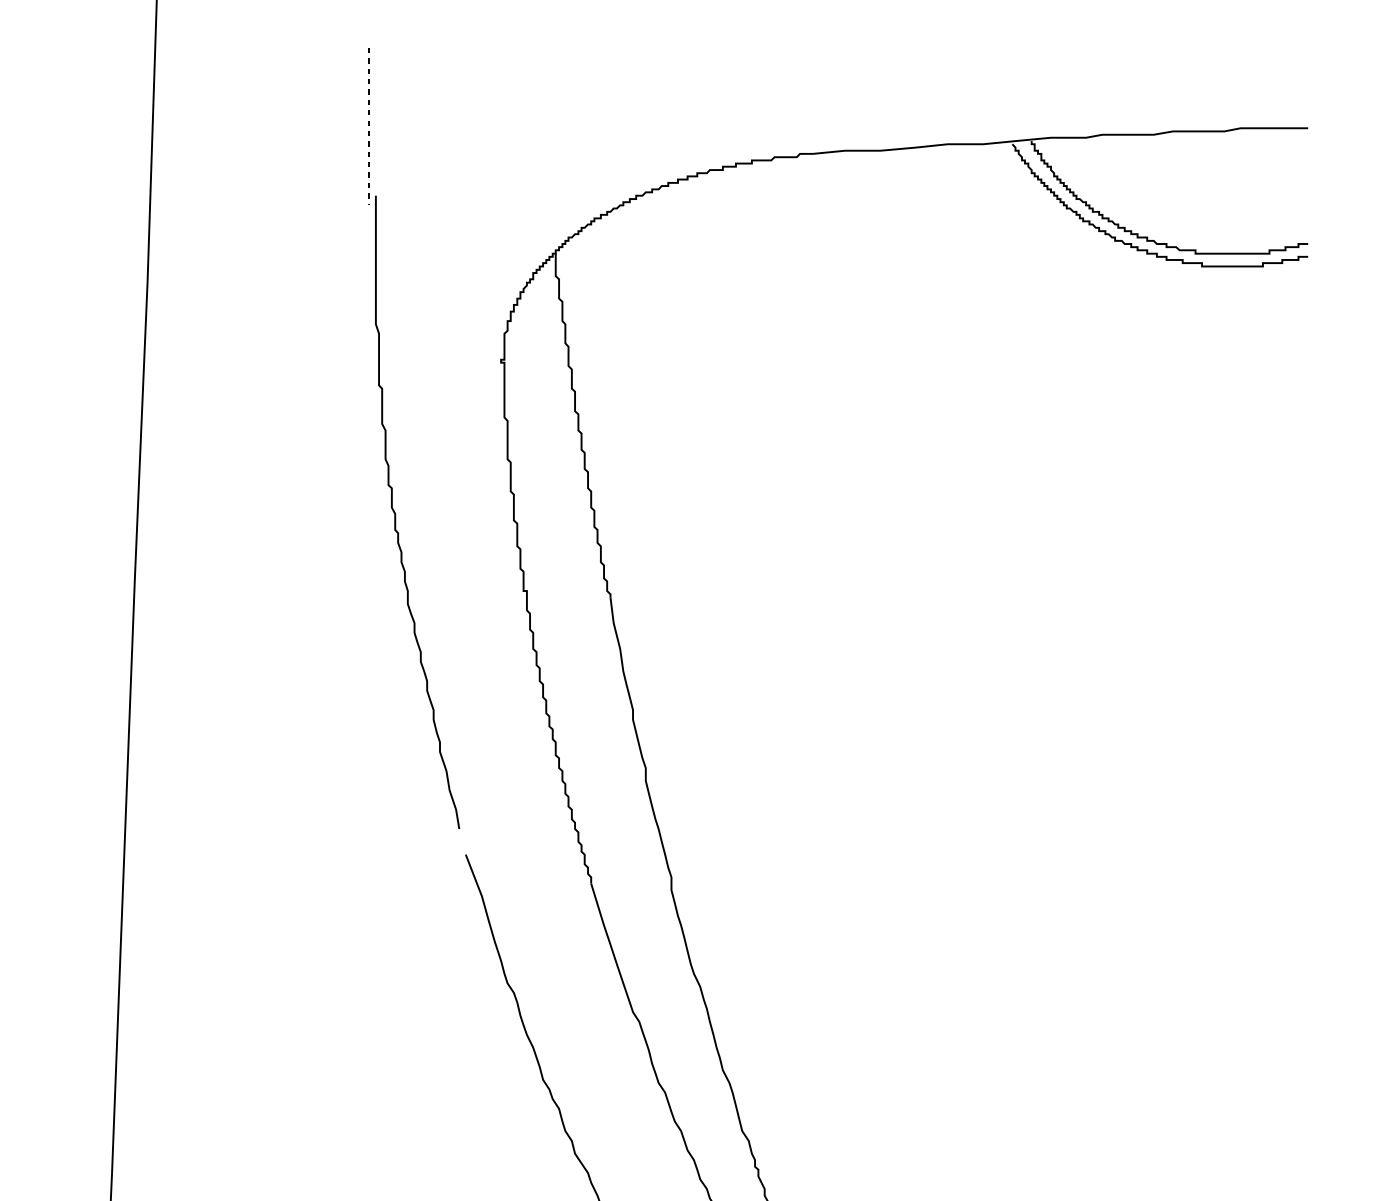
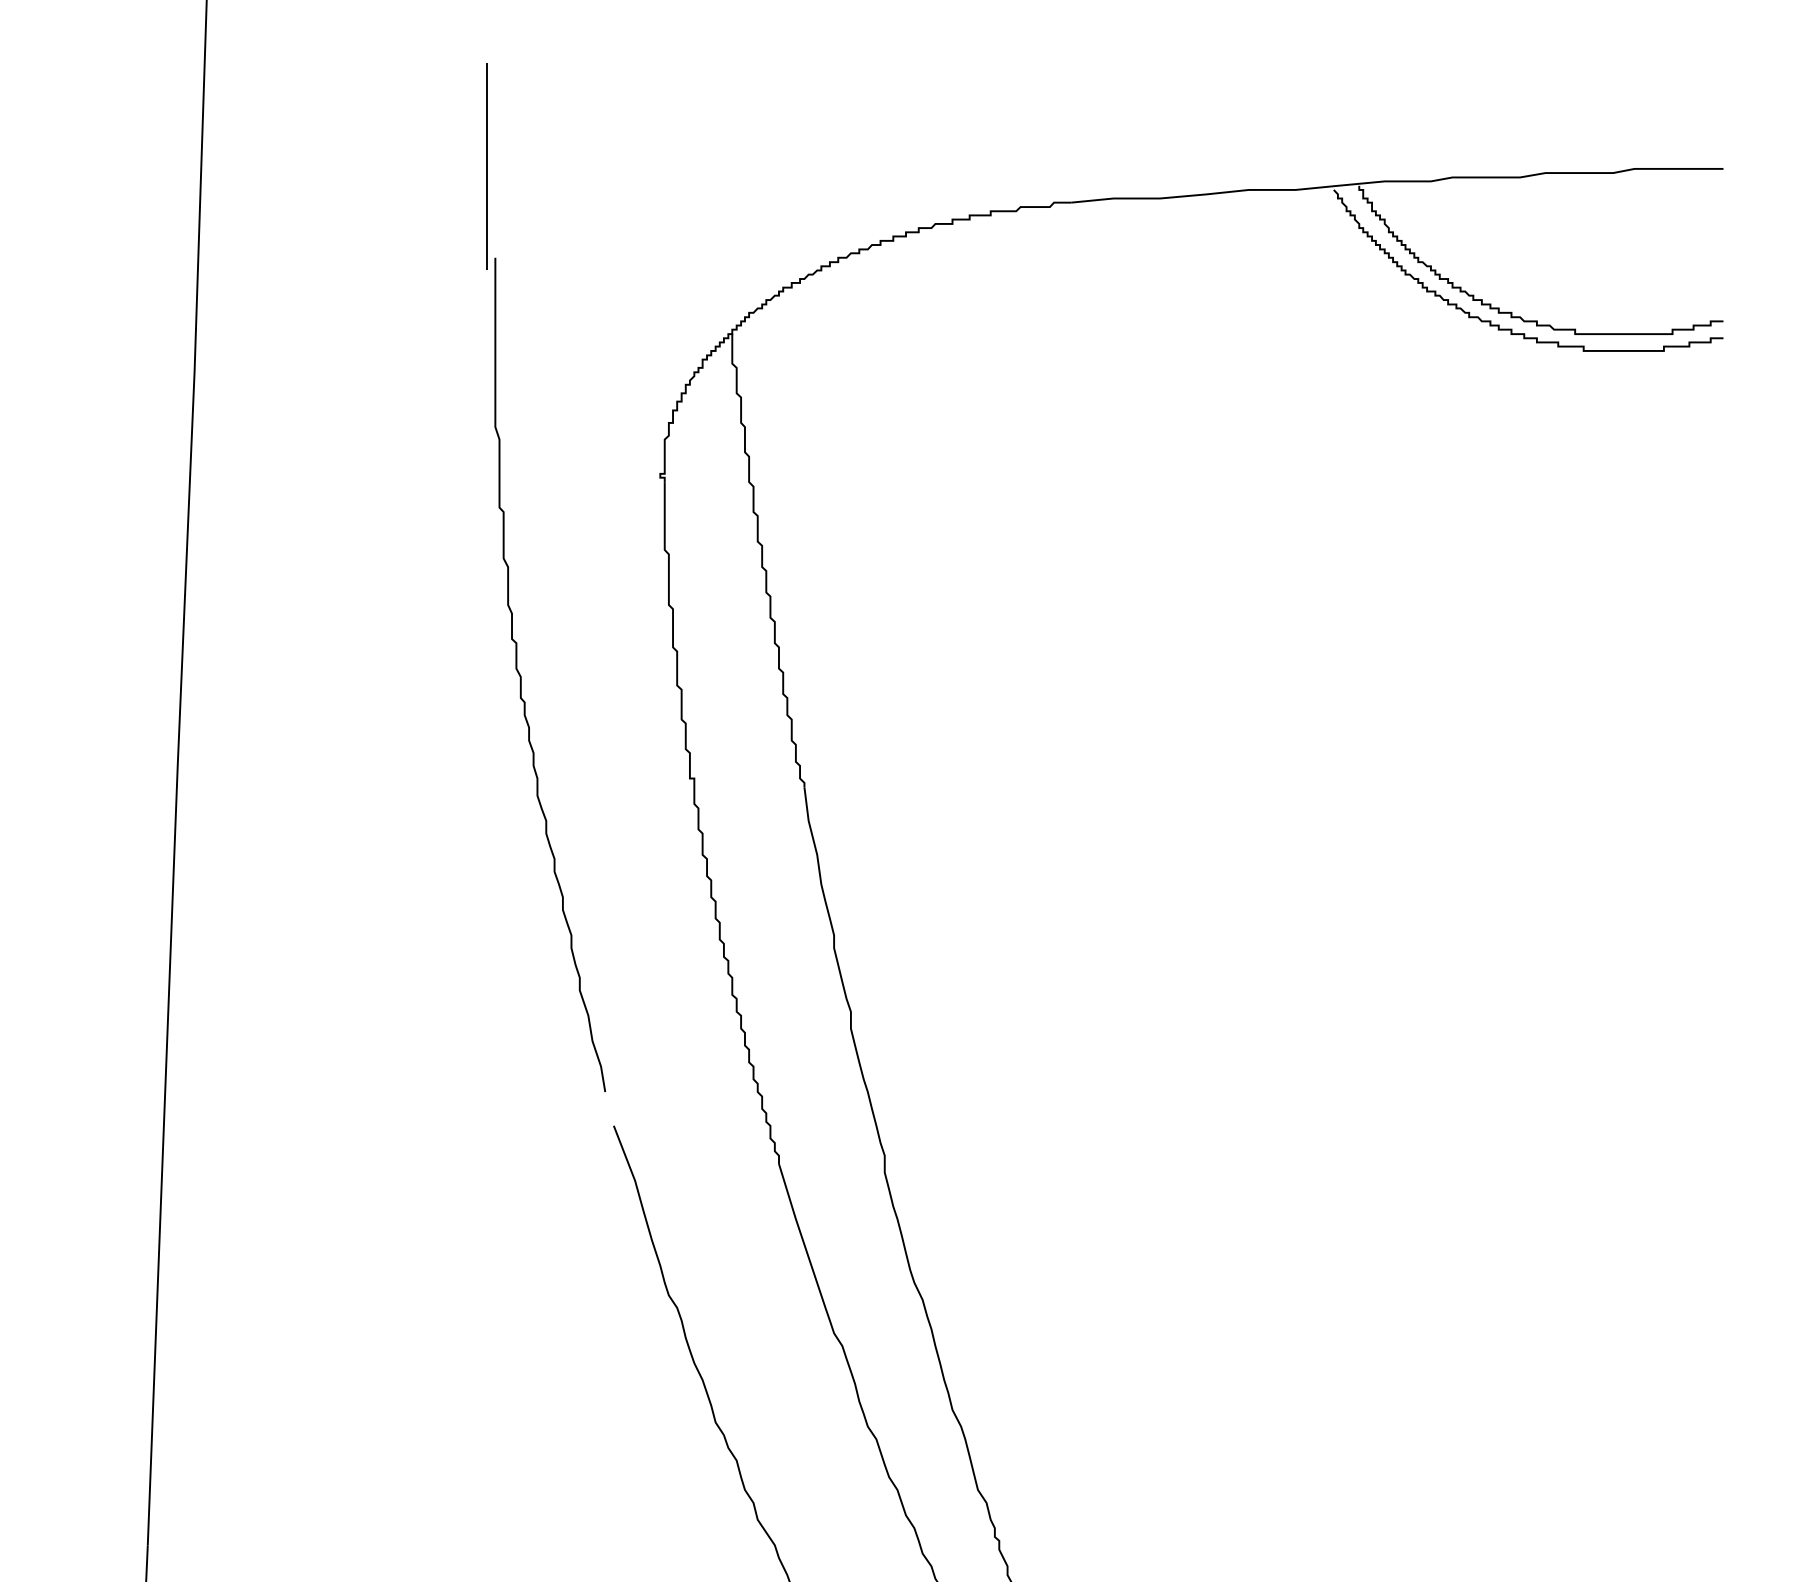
line: (369, 126) -> (486, 166), dashed -> solid

